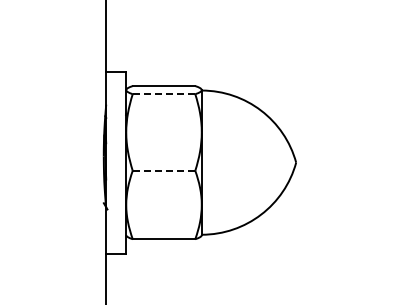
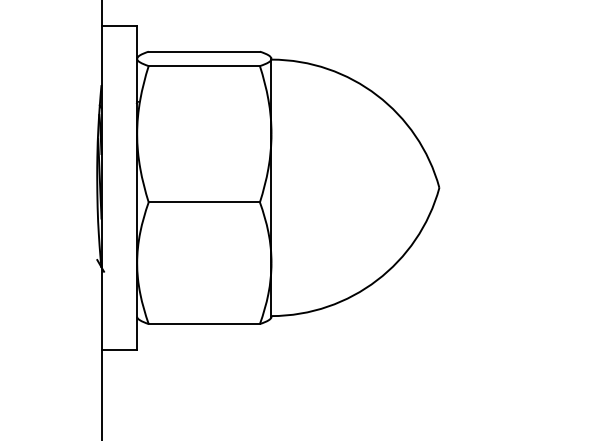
line: (163, 94) -> (203, 66), dashed -> solid
line: (163, 170) -> (203, 201), dashed -> solid

